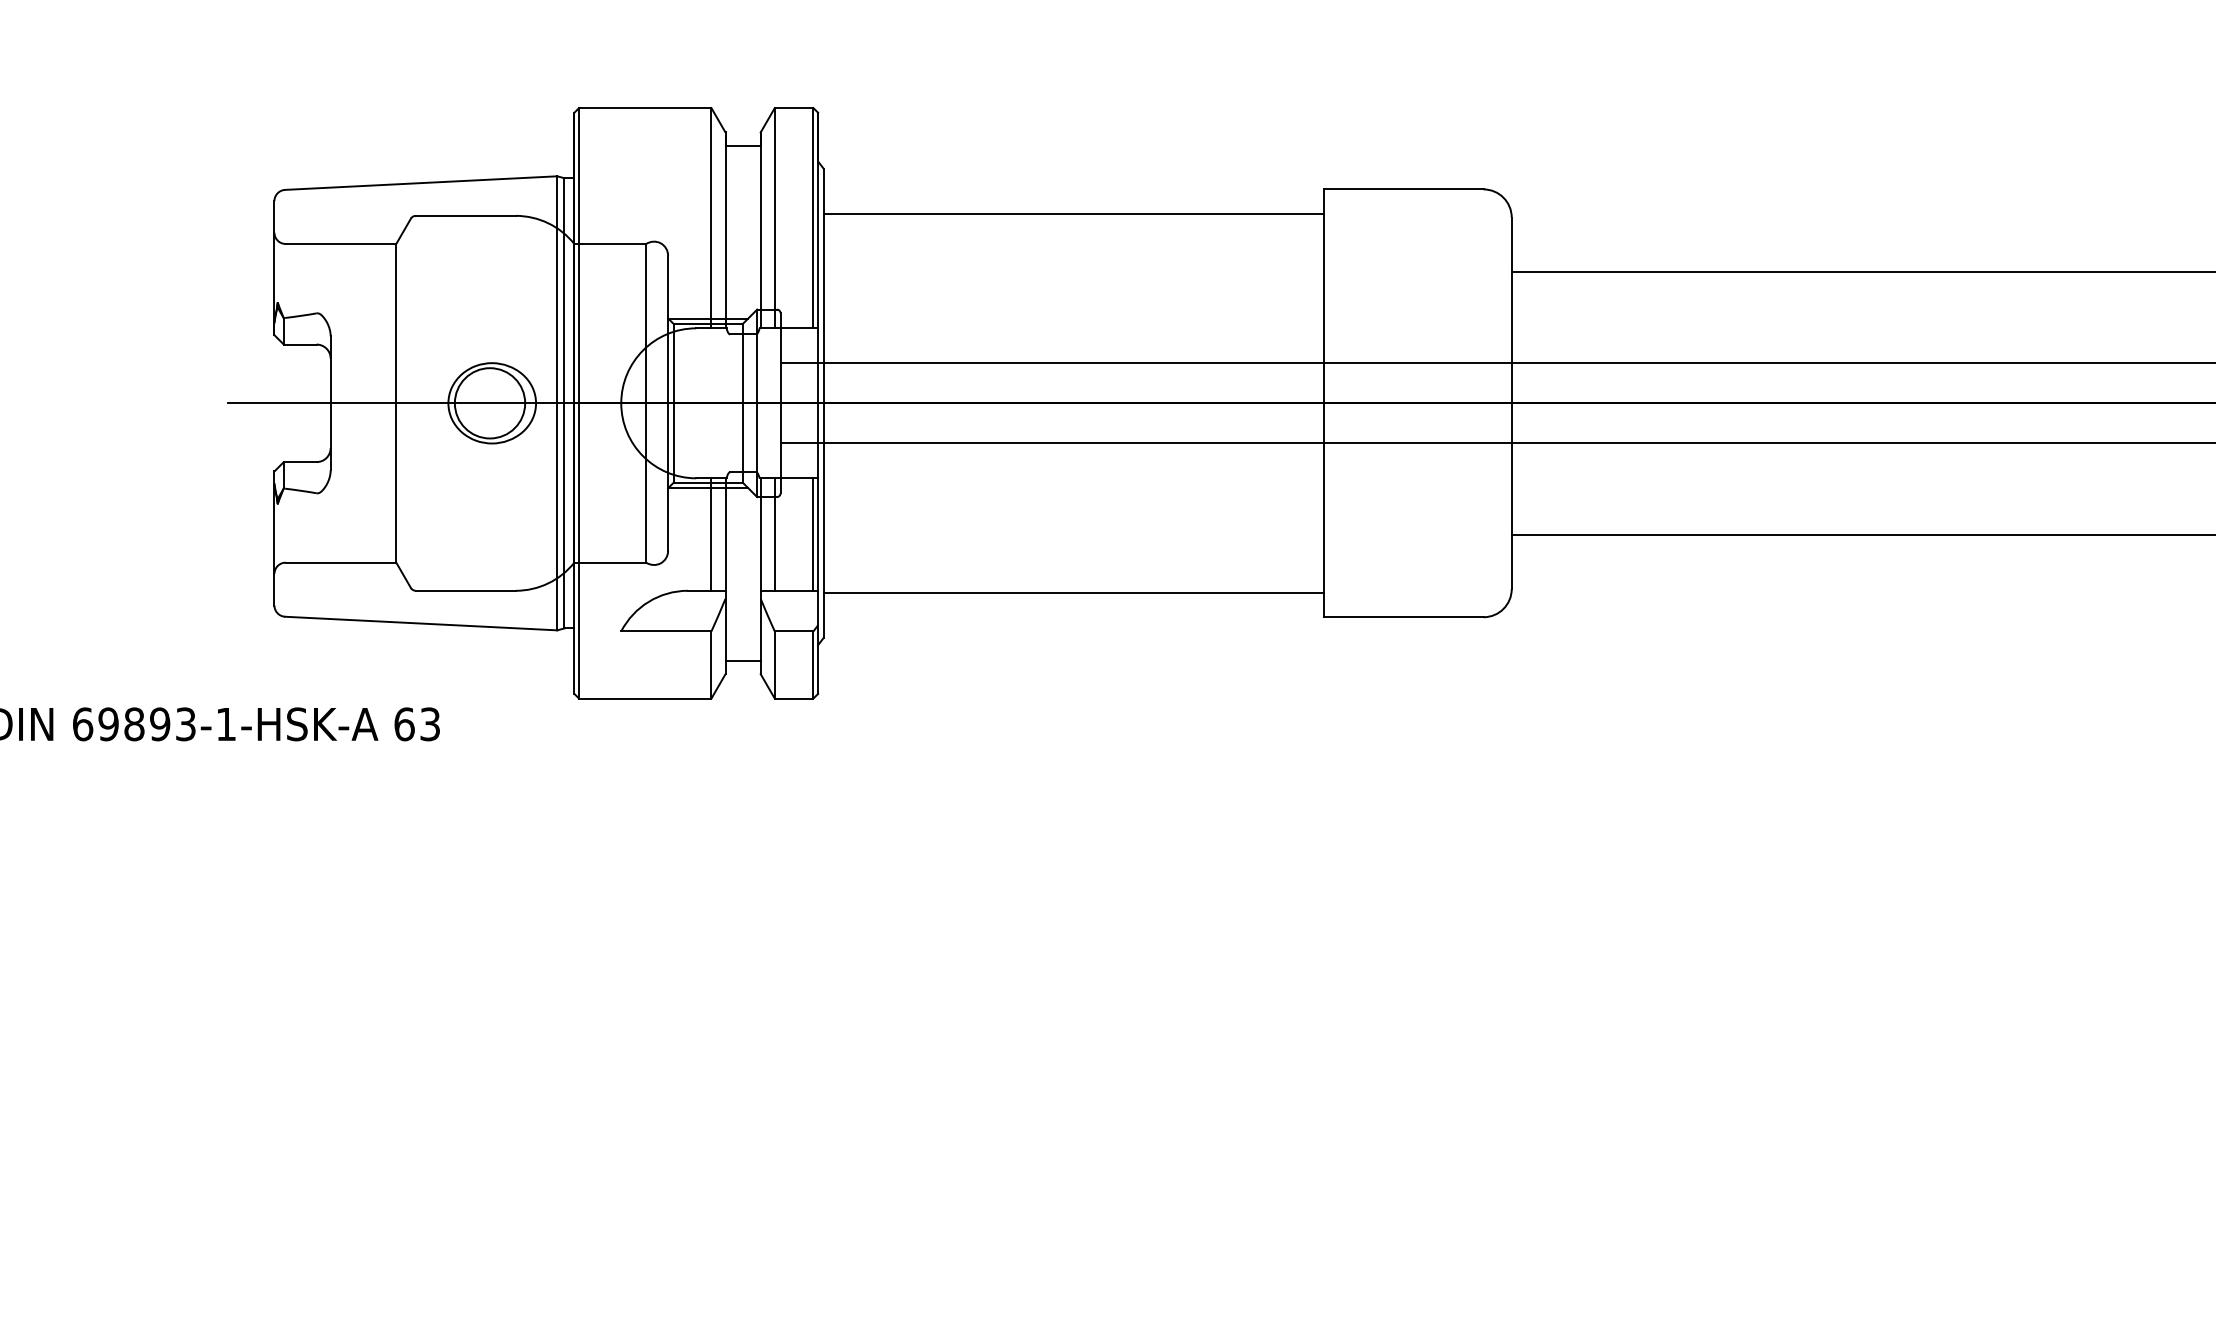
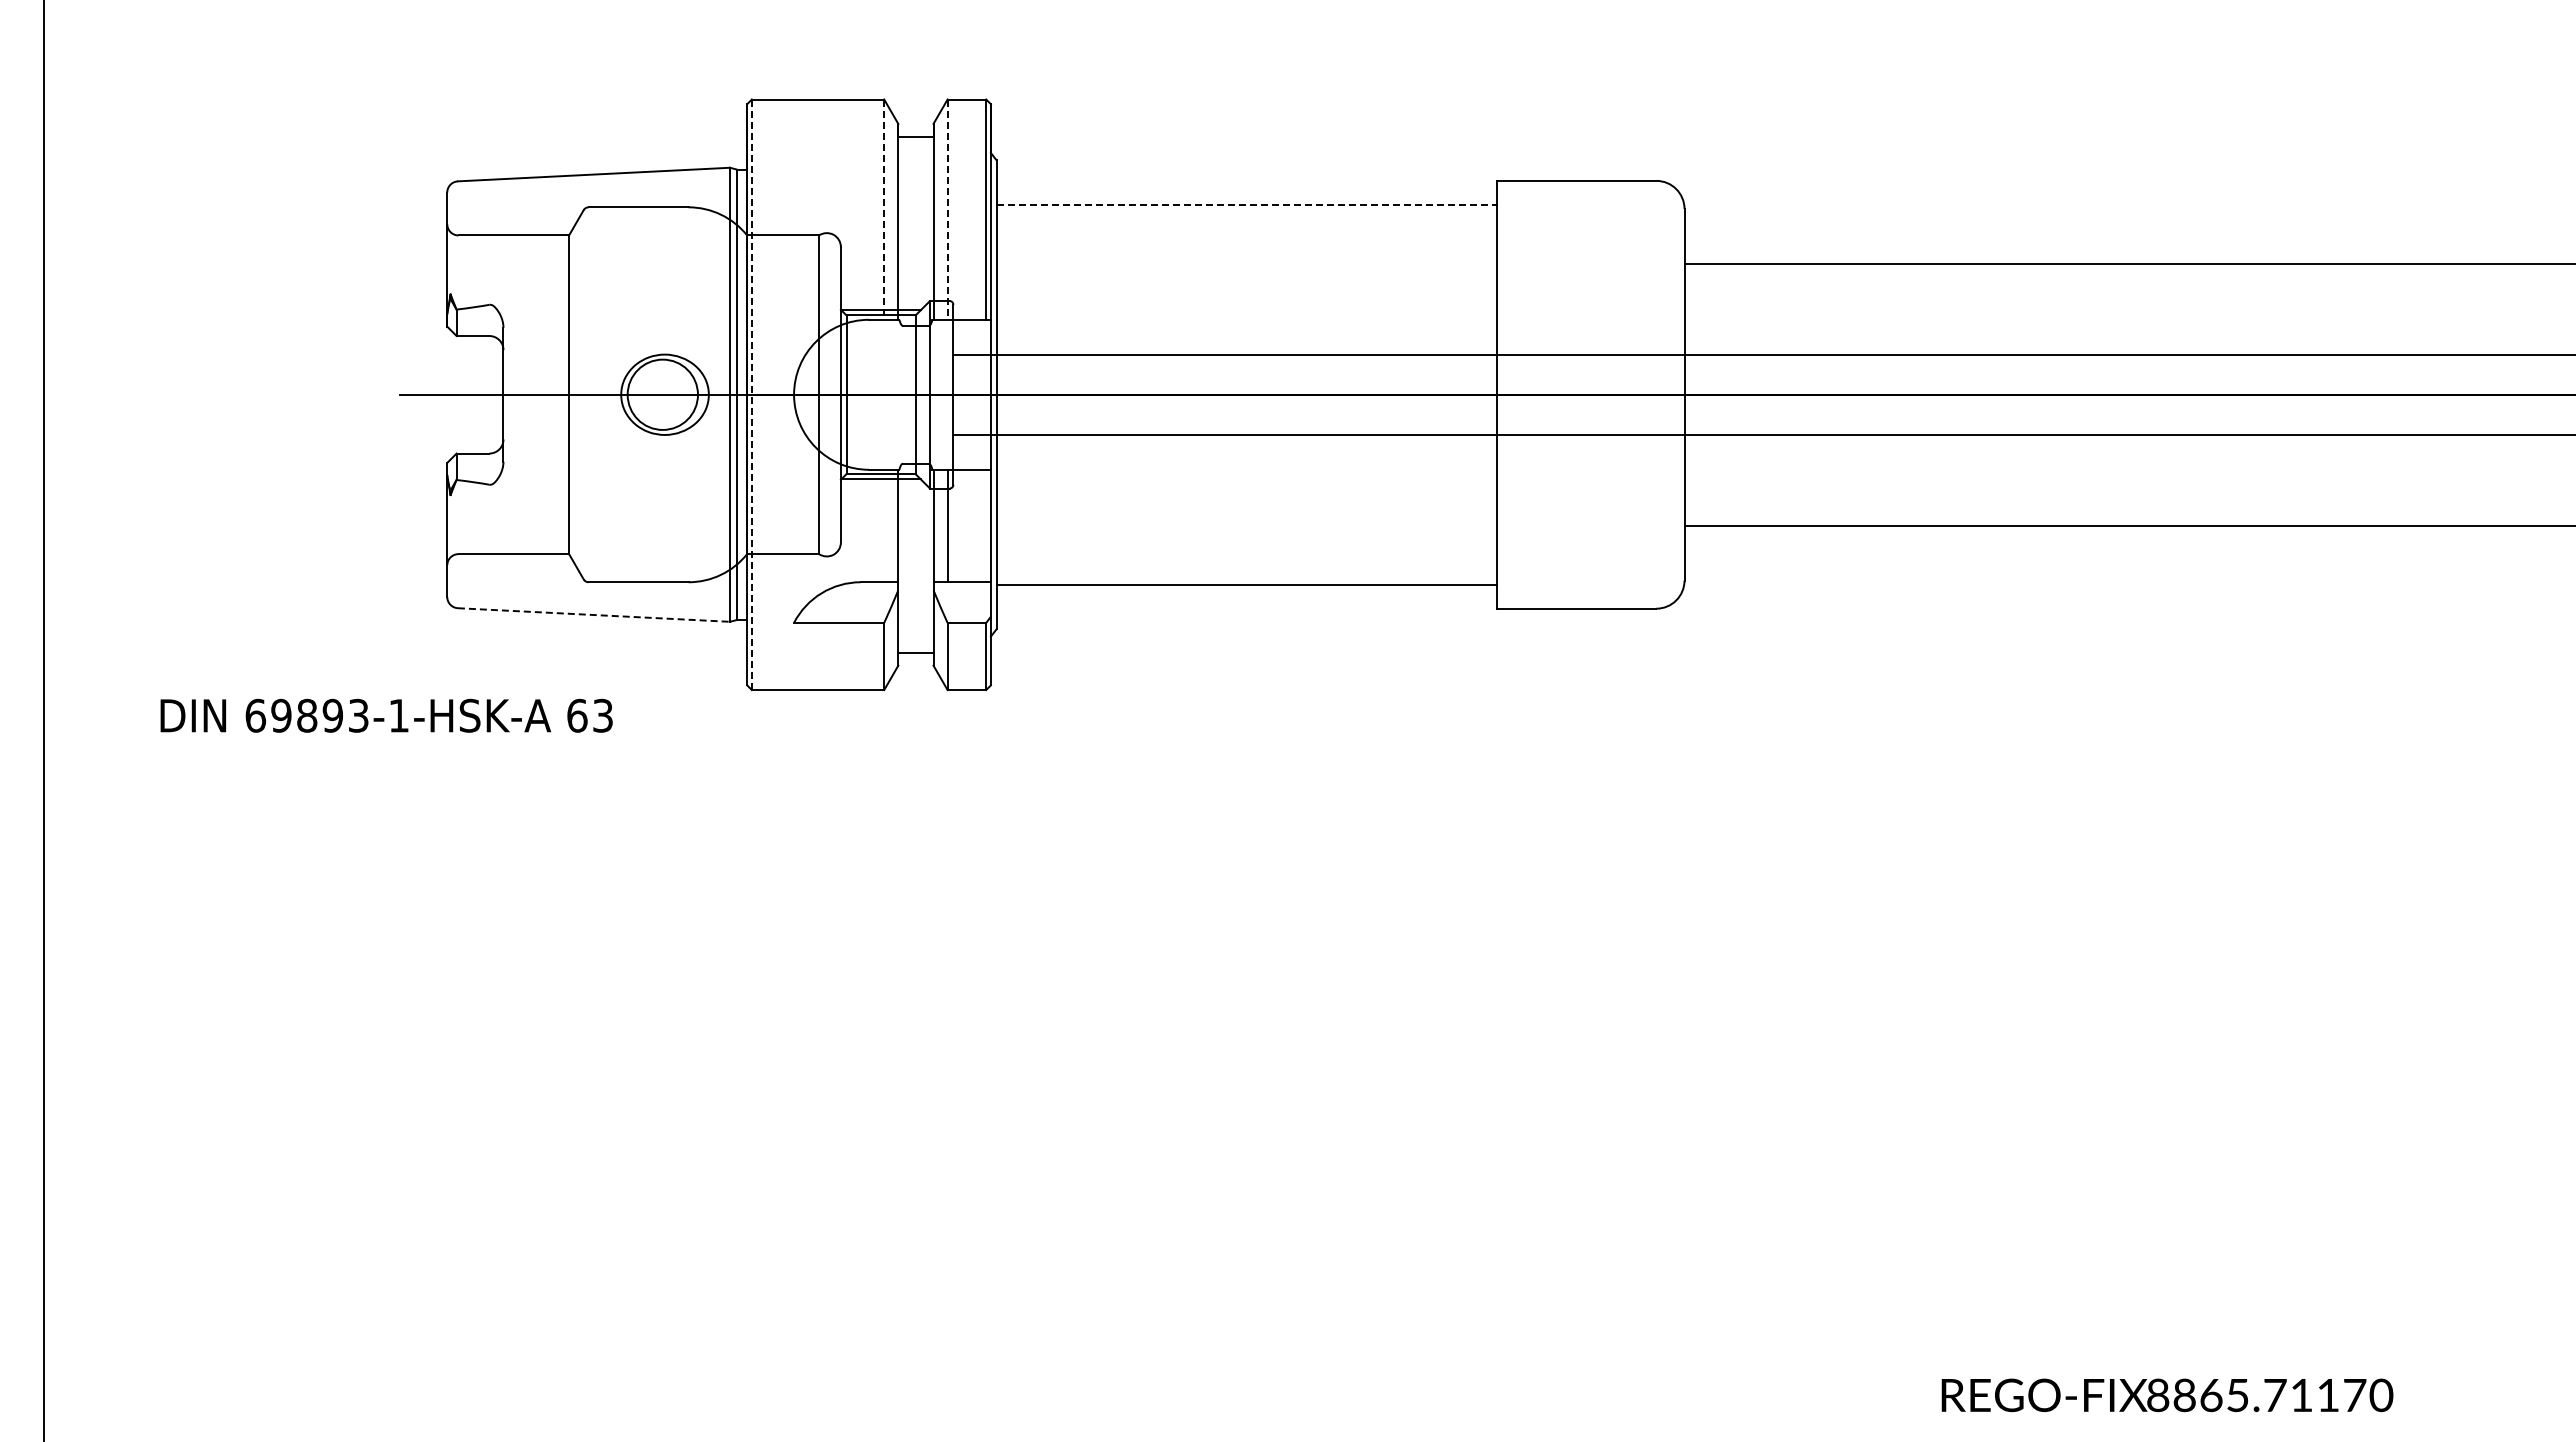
line: (1074, 213) -> (1247, 204), solid -> dashed
line: (711, 219) -> (884, 210), solid -> dashed
line: (774, 219) -> (947, 210), solid -> dashed
line: (578, 404) -> (751, 395), solid -> dashed
line: (711, 534) -> (884, 525), removed
line: (813, 534) -> (986, 525), removed
line: (421, 624) -> (594, 615), solid -> dashed

